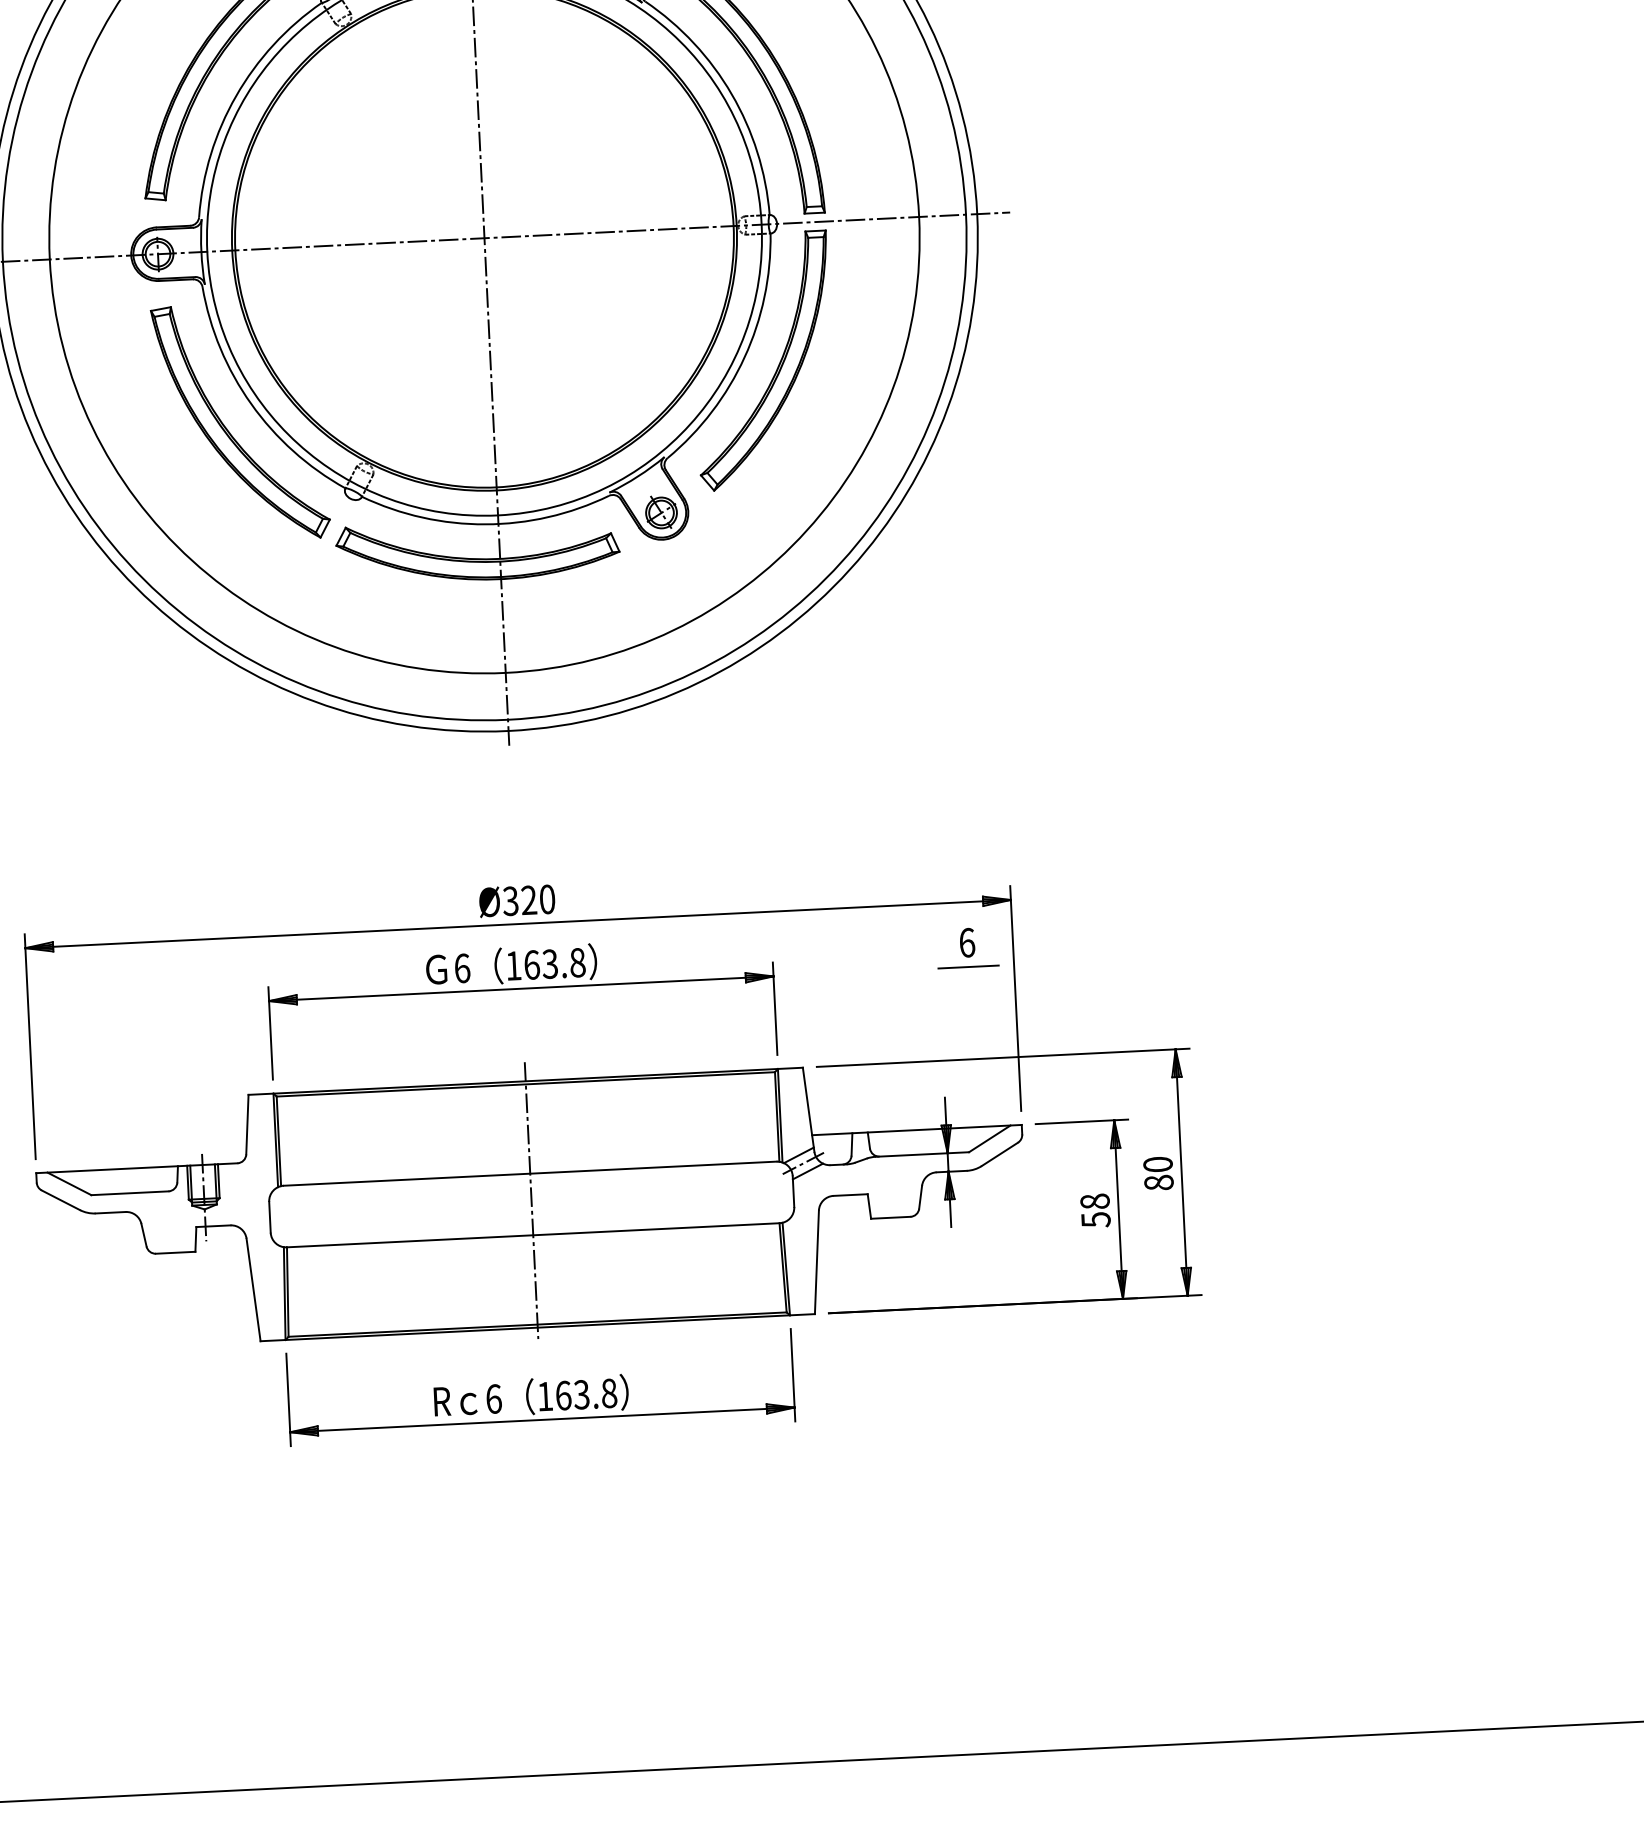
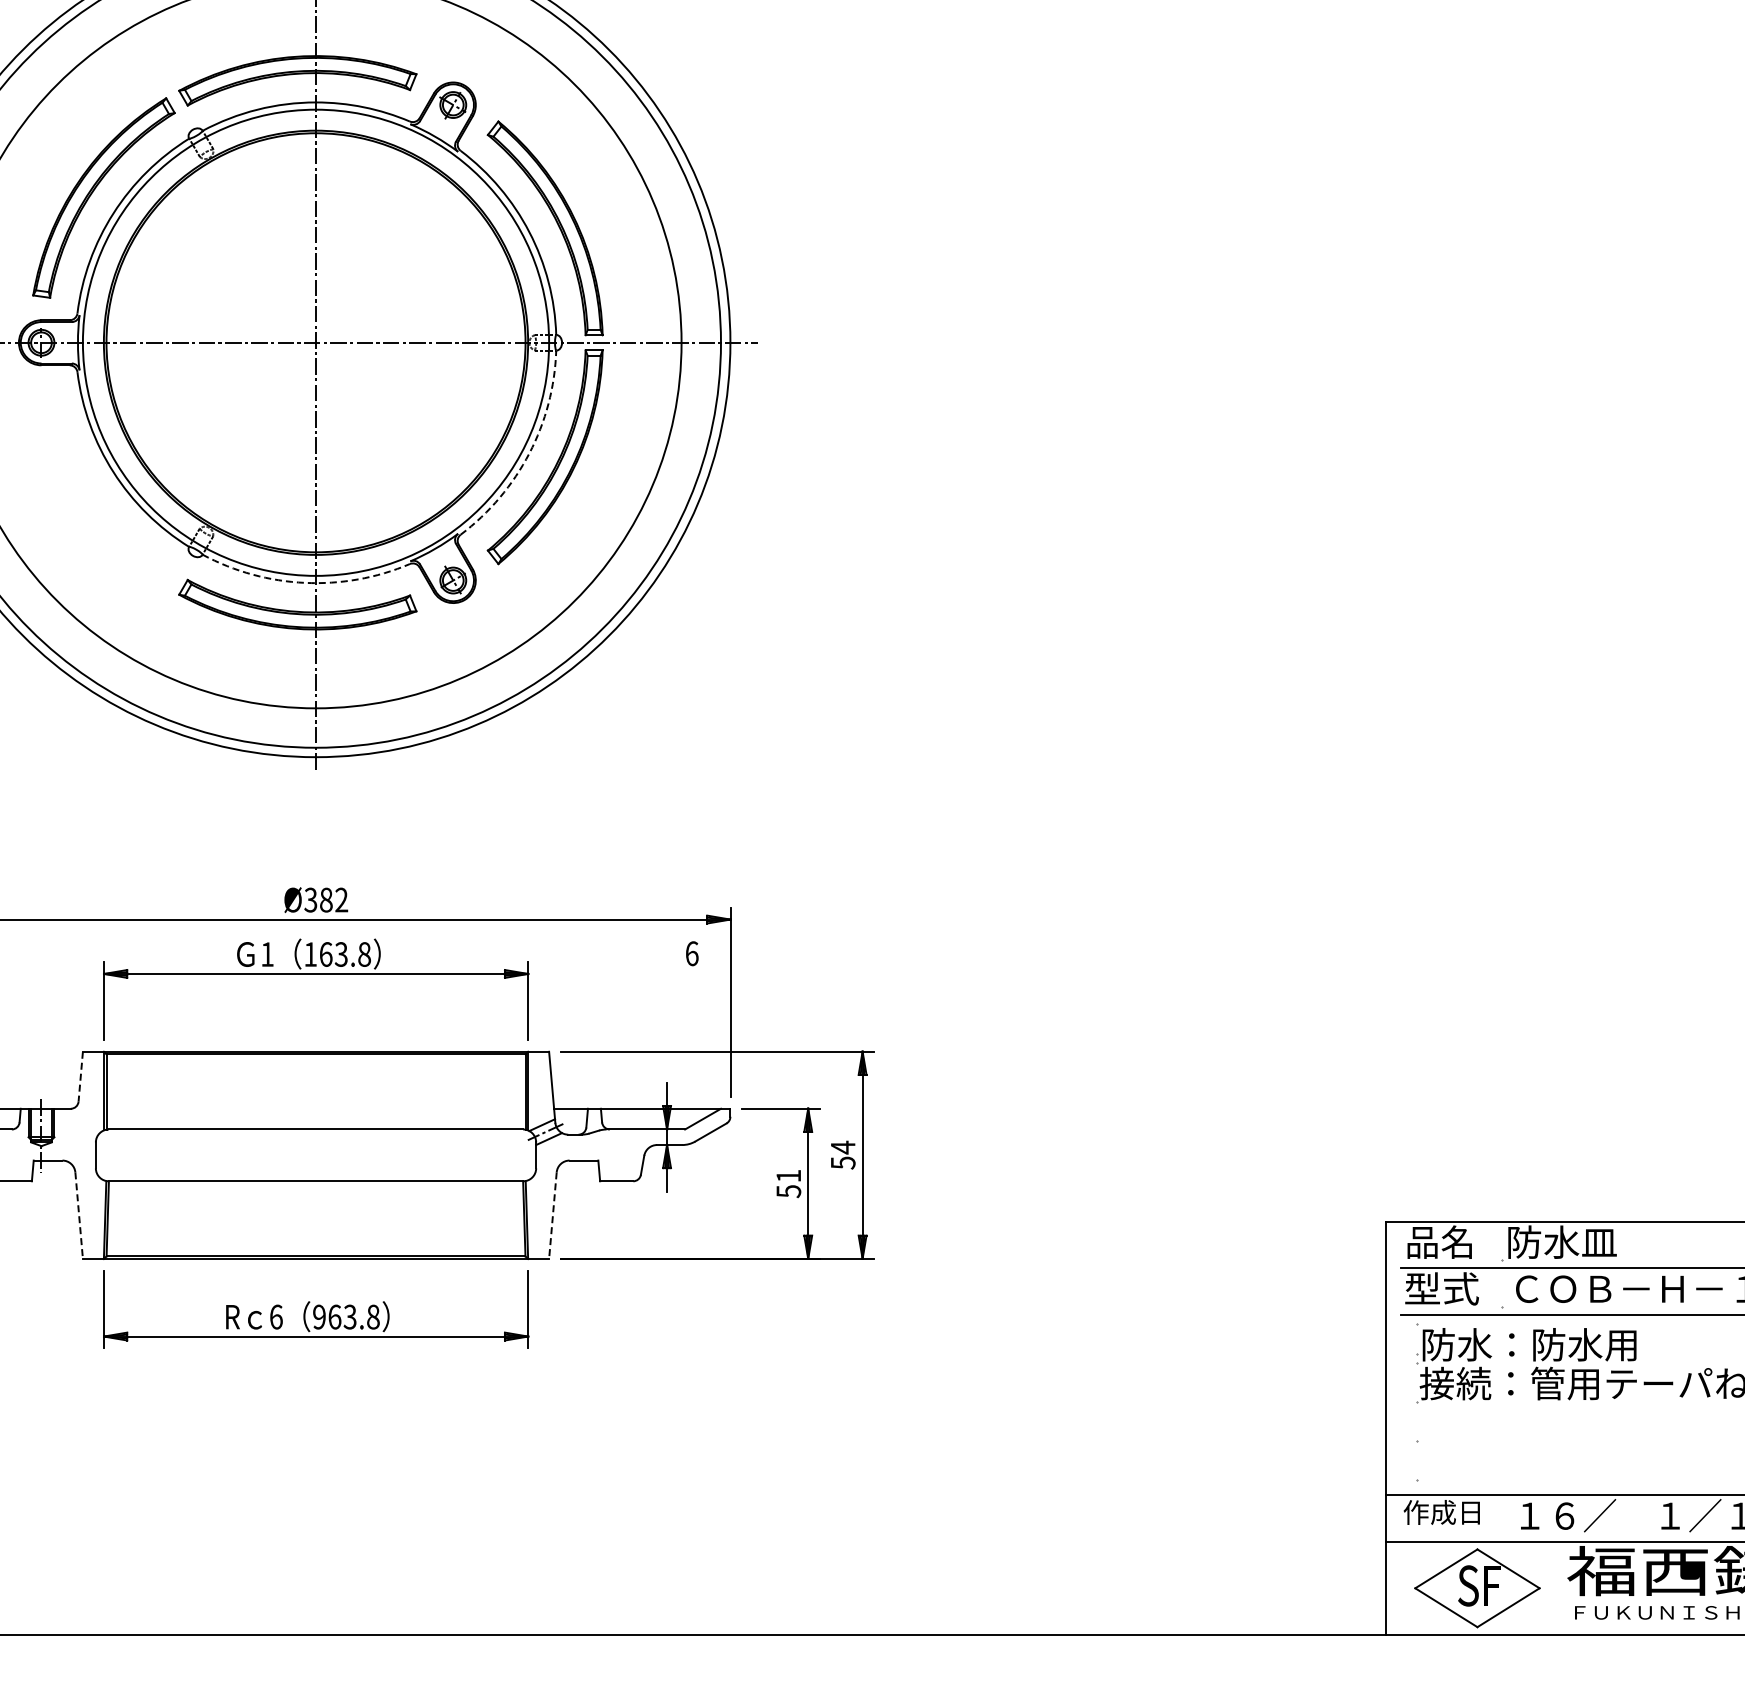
arc: (744, 357) -> (529, 453), solid -> dashed
part: (229, 431) -> (94, 494), removed
arc: (485, 523) -> (305, 582), solid -> dashed
text: (538, 899) -> (334, 899), Ø320 -> Ø382
line: (967, 967) -> (691, 974), removed
text: (462, 968) -> (267, 954), 6 -> 1
line: (247, 1125) -> (80, 1077), solid -> dashed
text: (1157, 1172) -> (842, 1154), 80 -> 54
line: (532, 1199) -> (316, 1151), removed
text: (1094, 1200) -> (788, 1175), 58 -> 51
line: (816, 1263) -> (552, 1216), solid -> dashed
line: (254, 1290) -> (79, 1216), solid -> dashed
text: (545, 1395) -> (319, 1316), 163.8 -> 963.8

